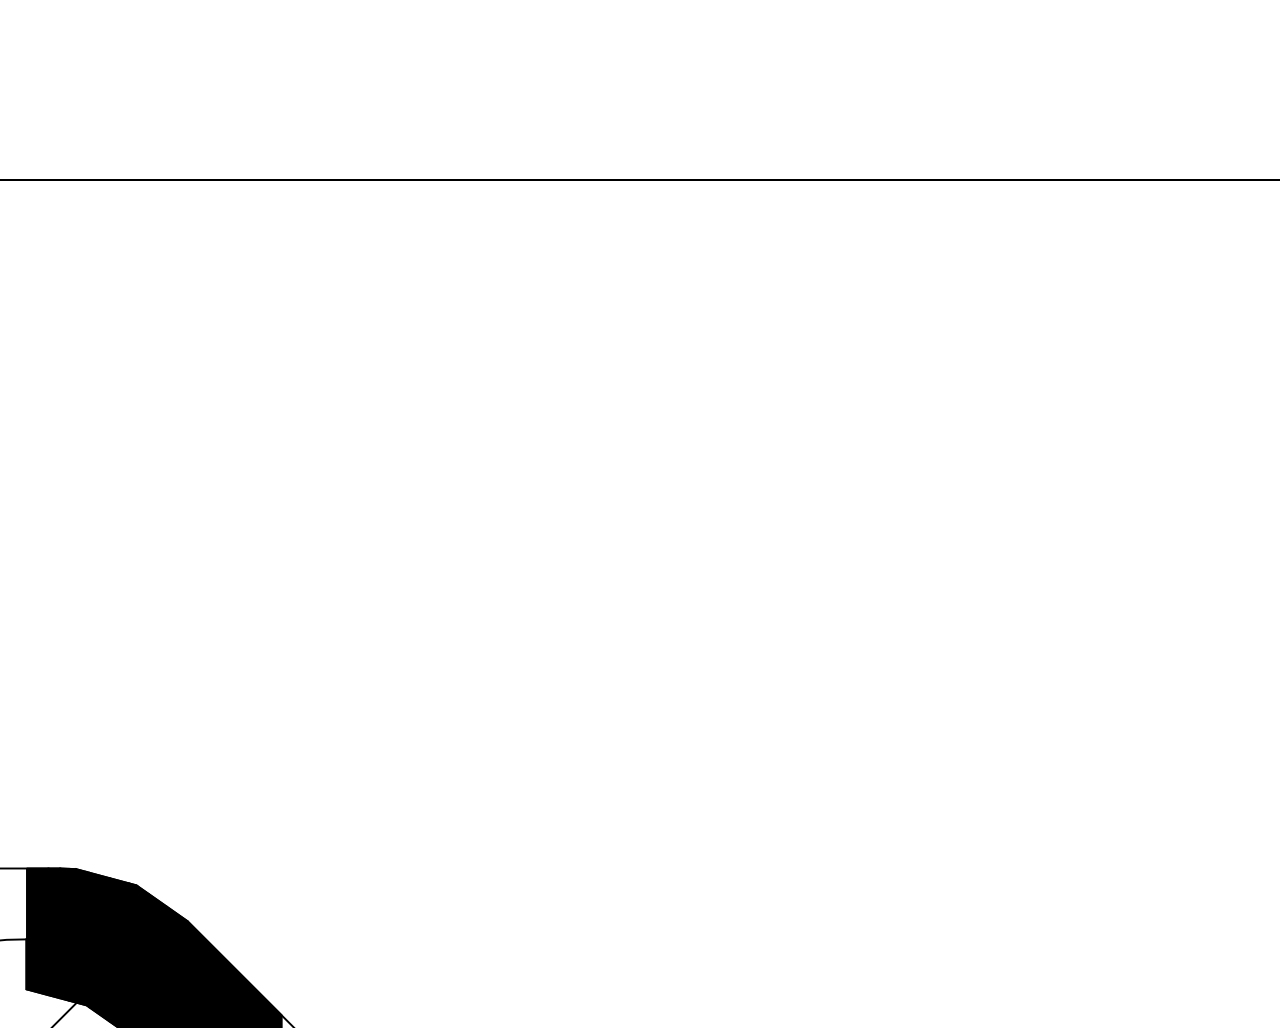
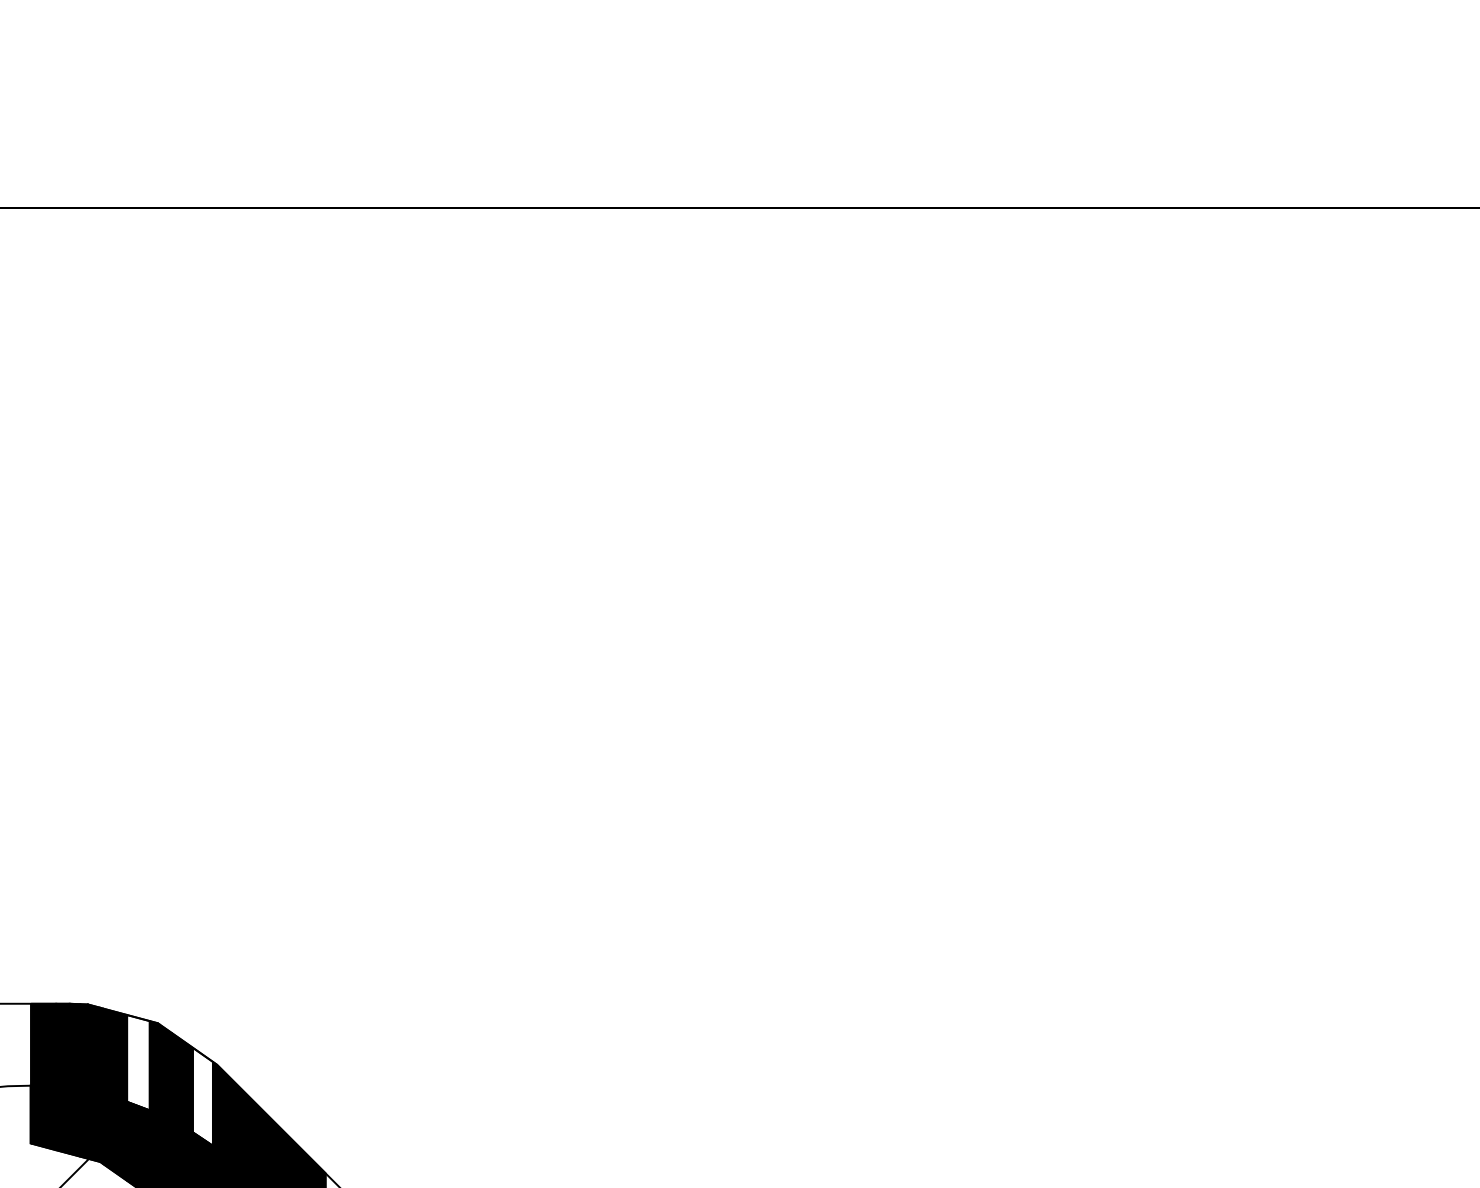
fill: (119, 919) -> (138, 1062), removed
fill: (175, 948) -> (202, 1096), removed

